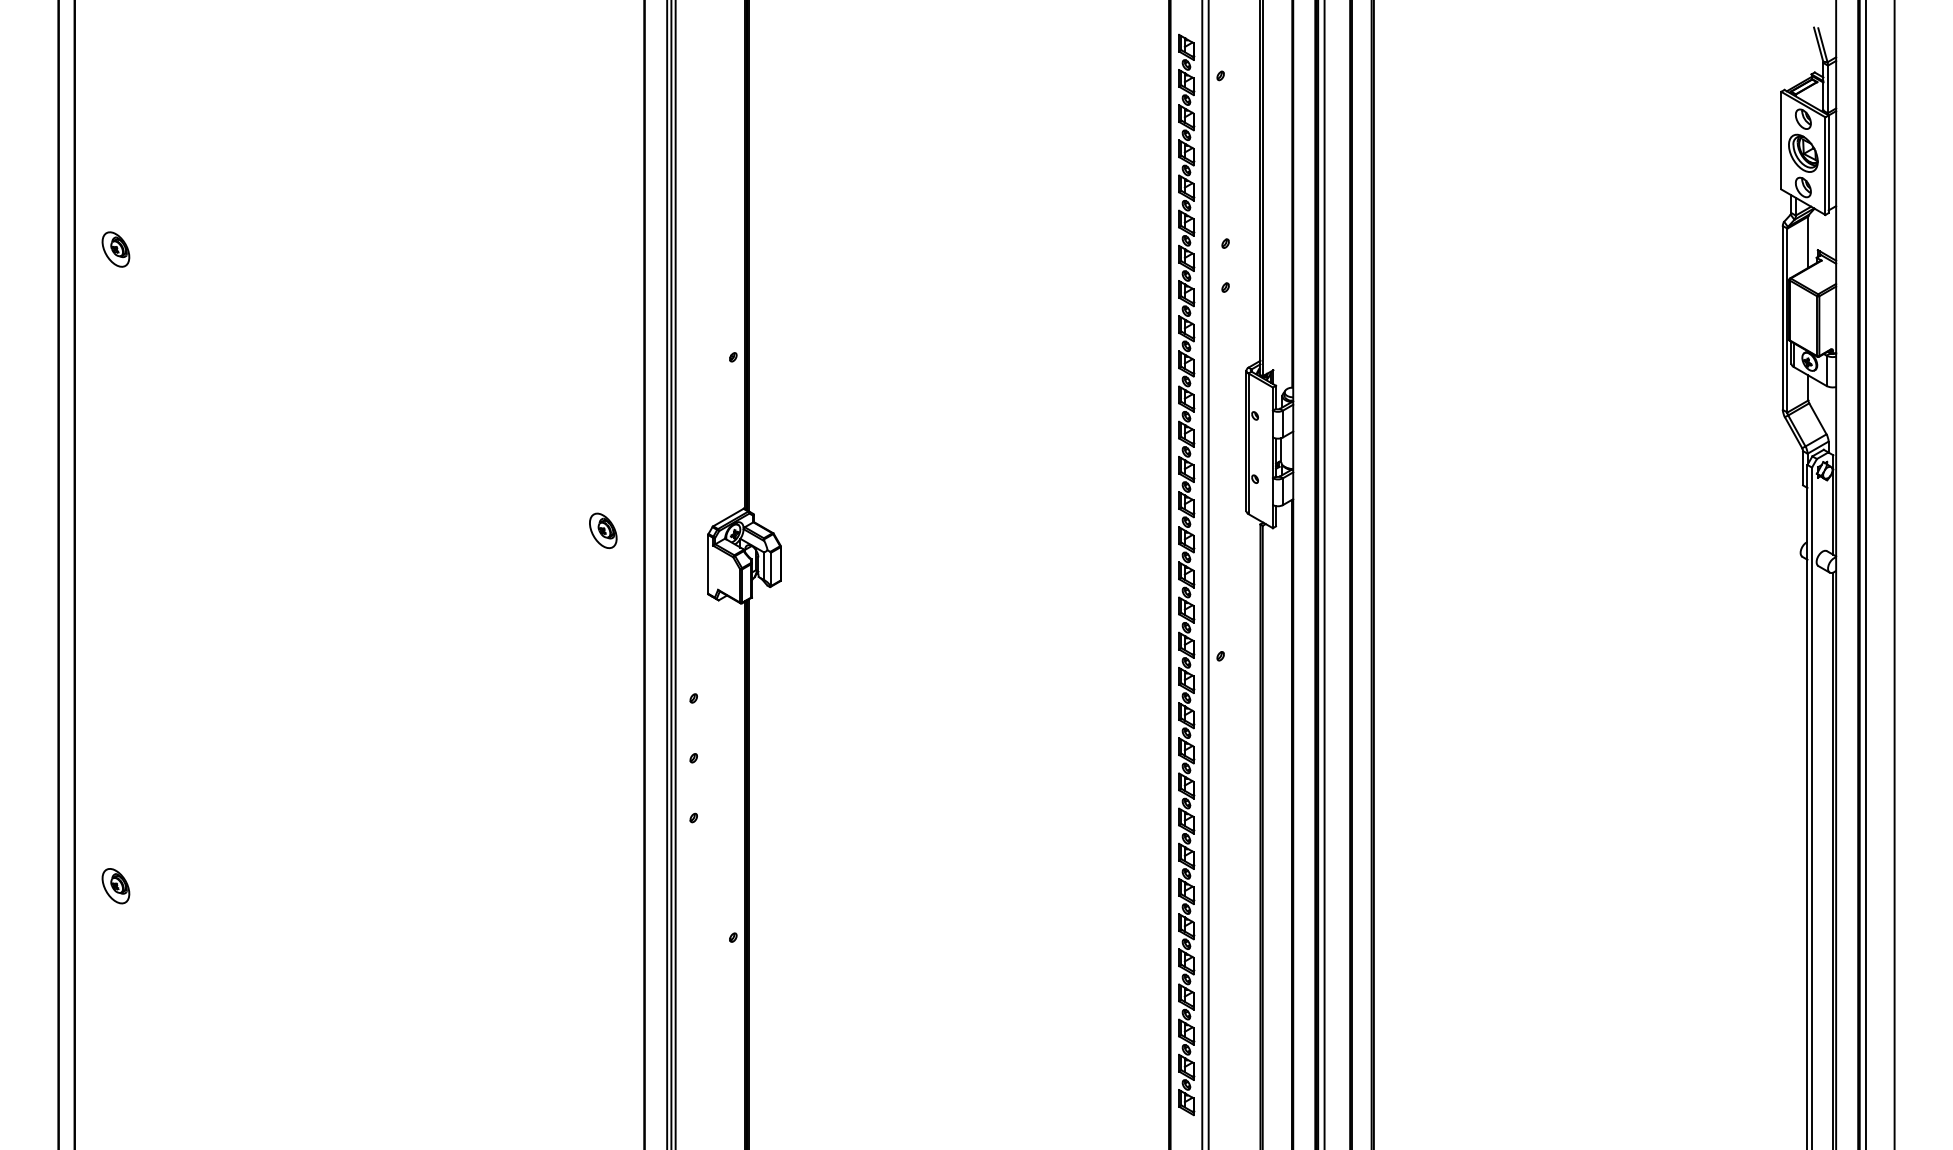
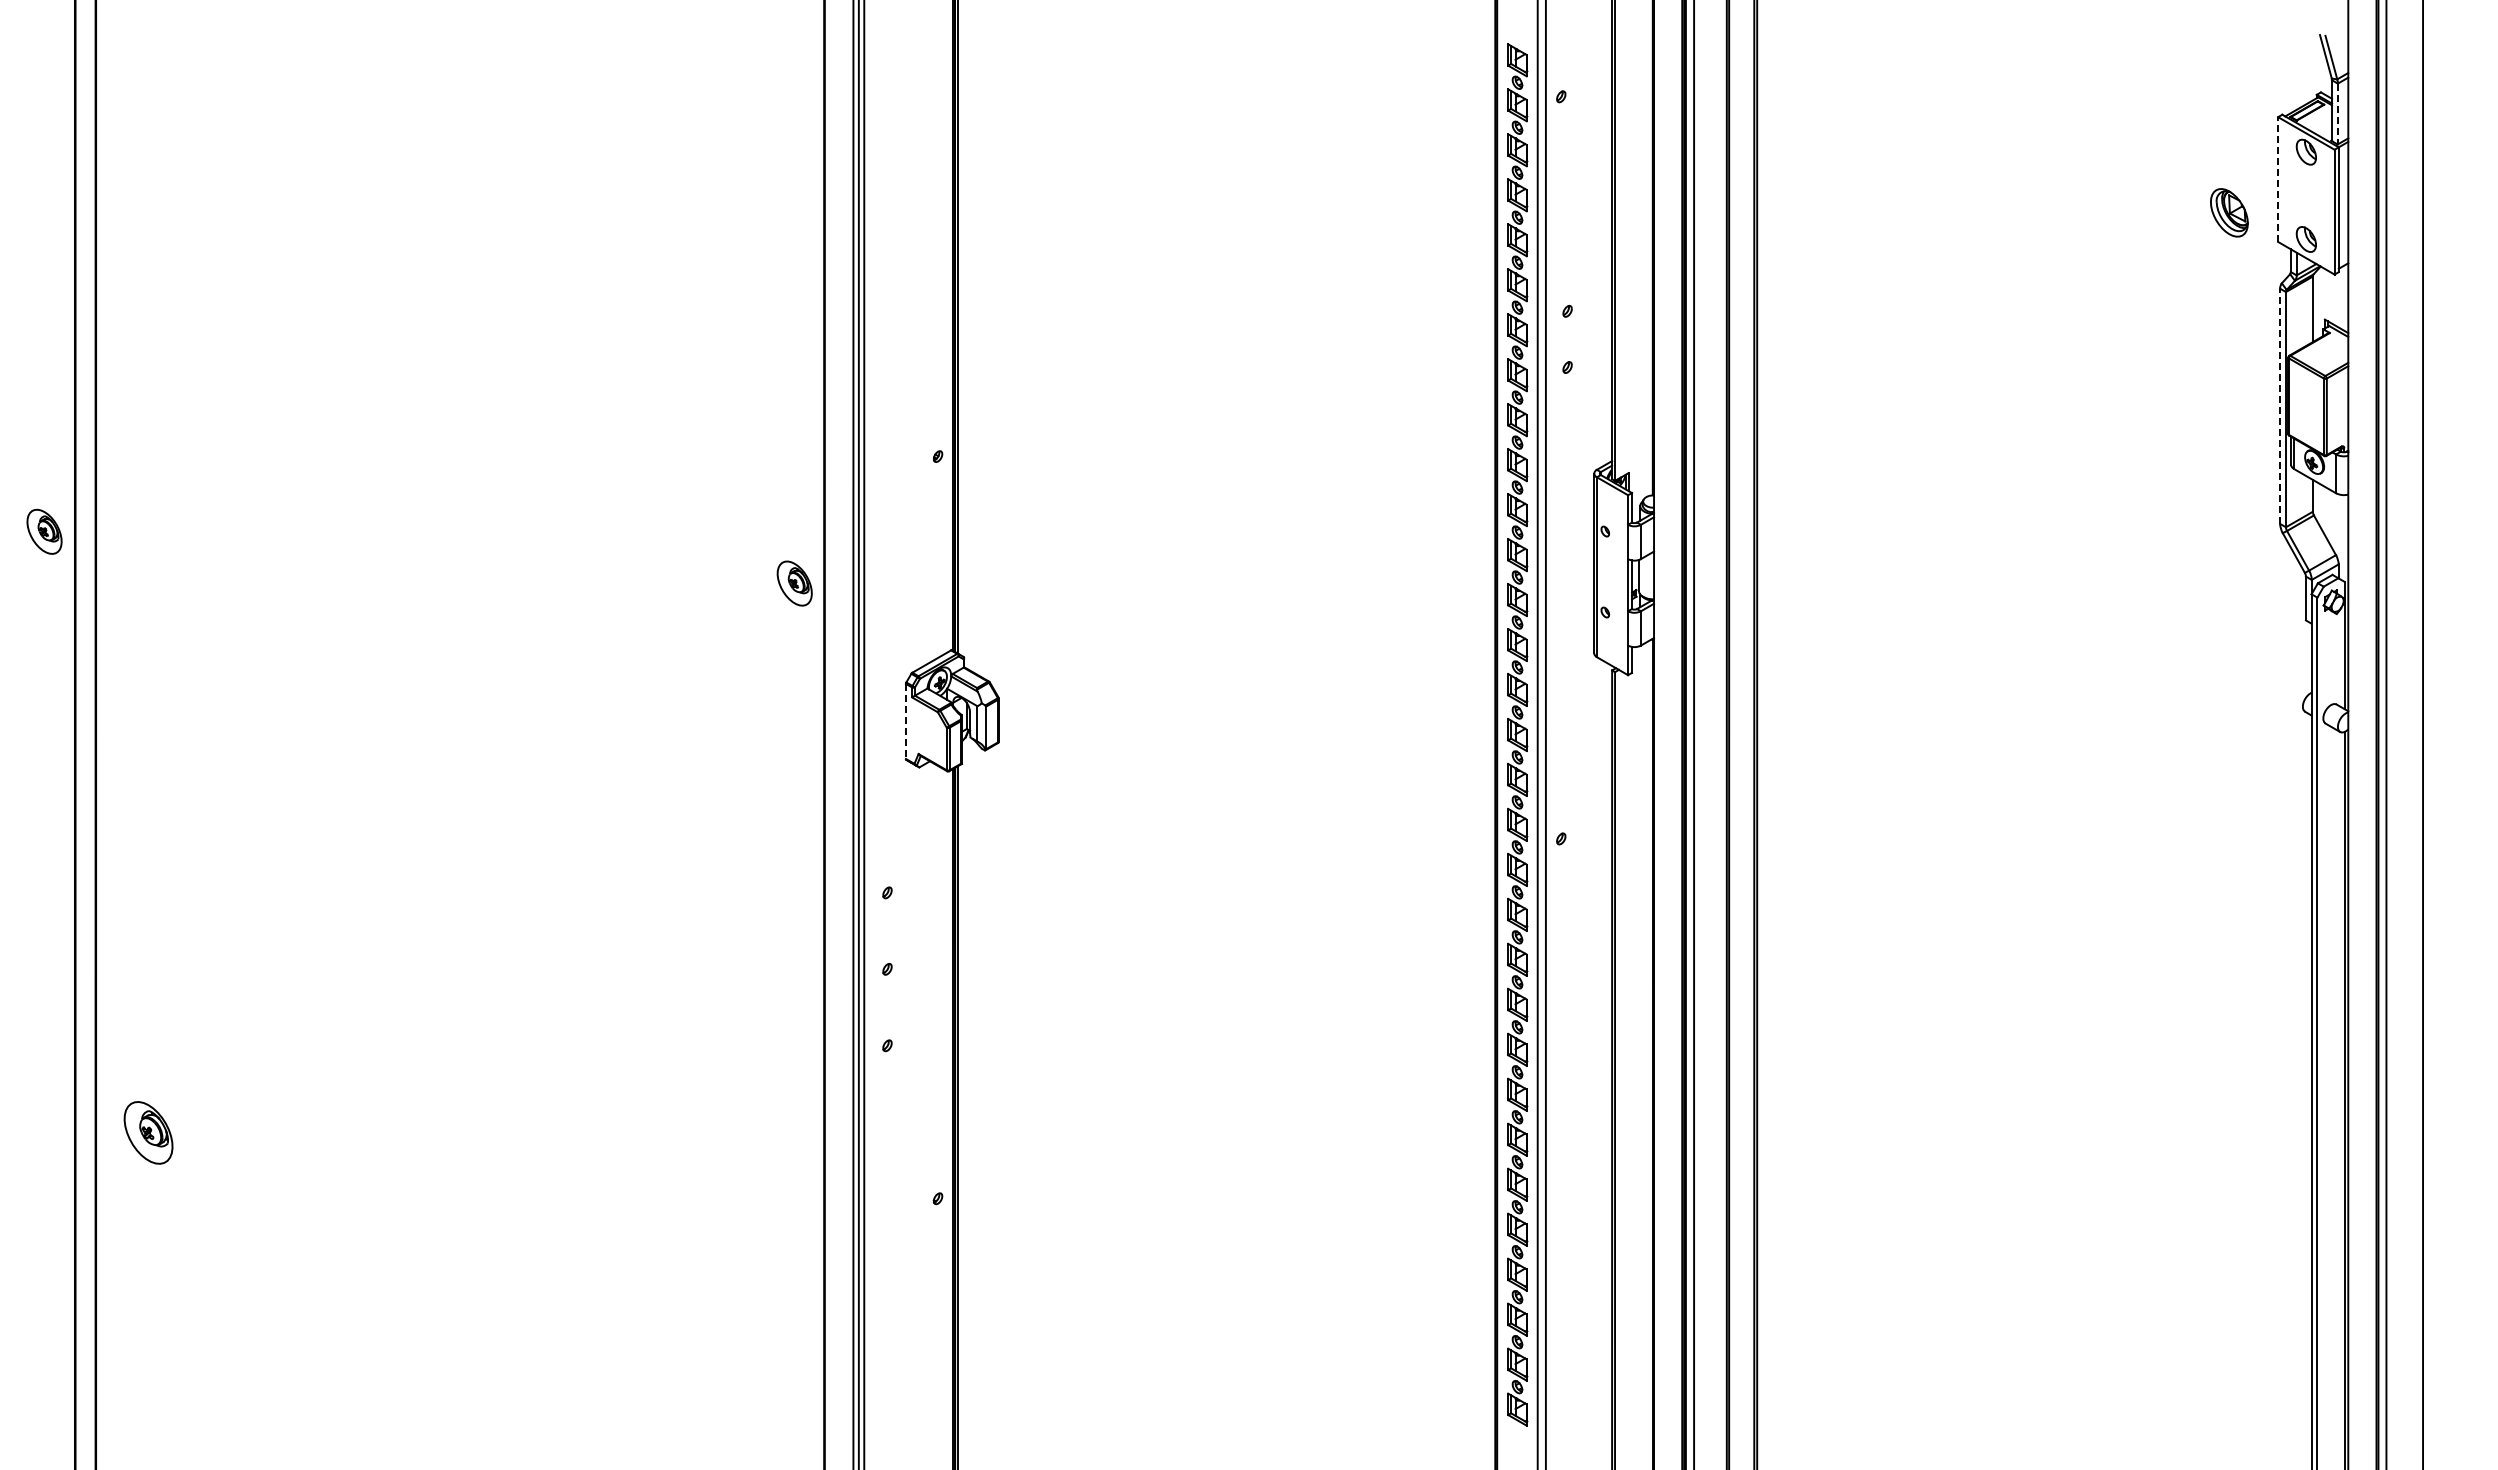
line: (1827, 89) -> (2337, 114), solid -> dashed
line: (1781, 140) -> (2278, 179), solid -> dashed
part: (1803, 153) -> (2229, 212), moved
part: (115, 249) -> (44, 531), moved
line: (1783, 318) -> (2280, 406), solid -> dashed
part: (603, 530) -> (794, 583), moved
line: (707, 564) -> (905, 721), solid -> dashed
part: (115, 885) -> (148, 1132), size x1.4

